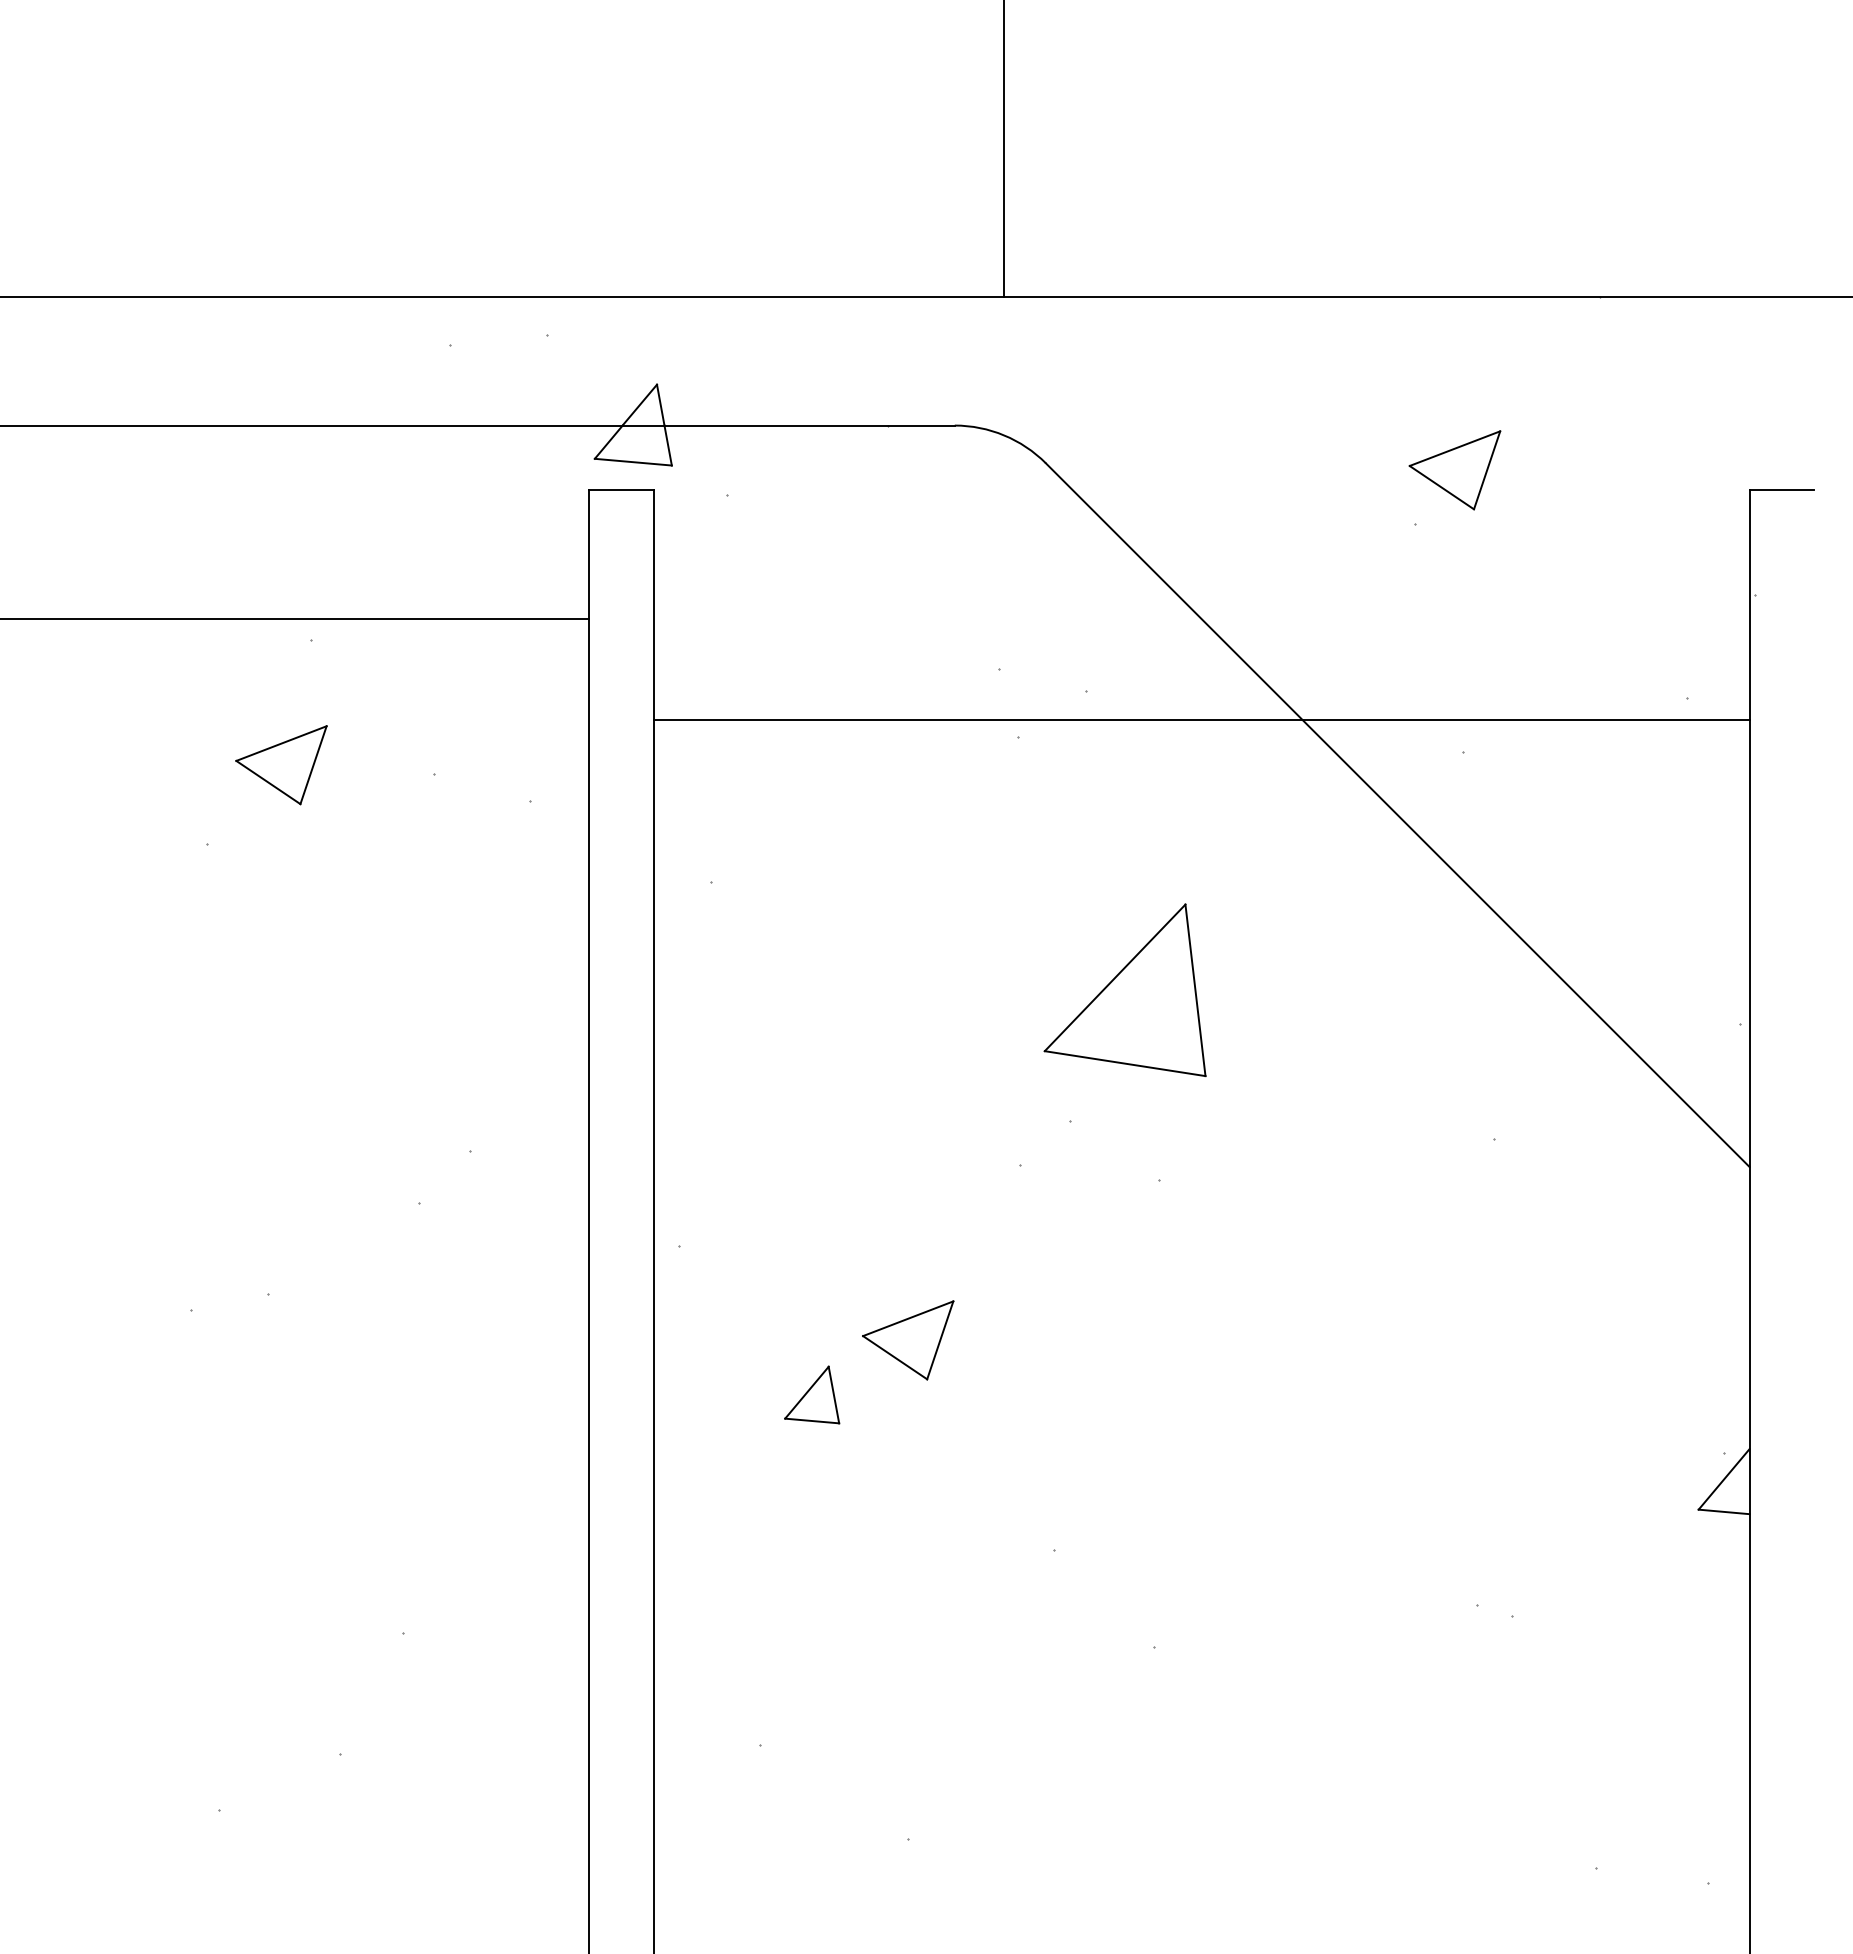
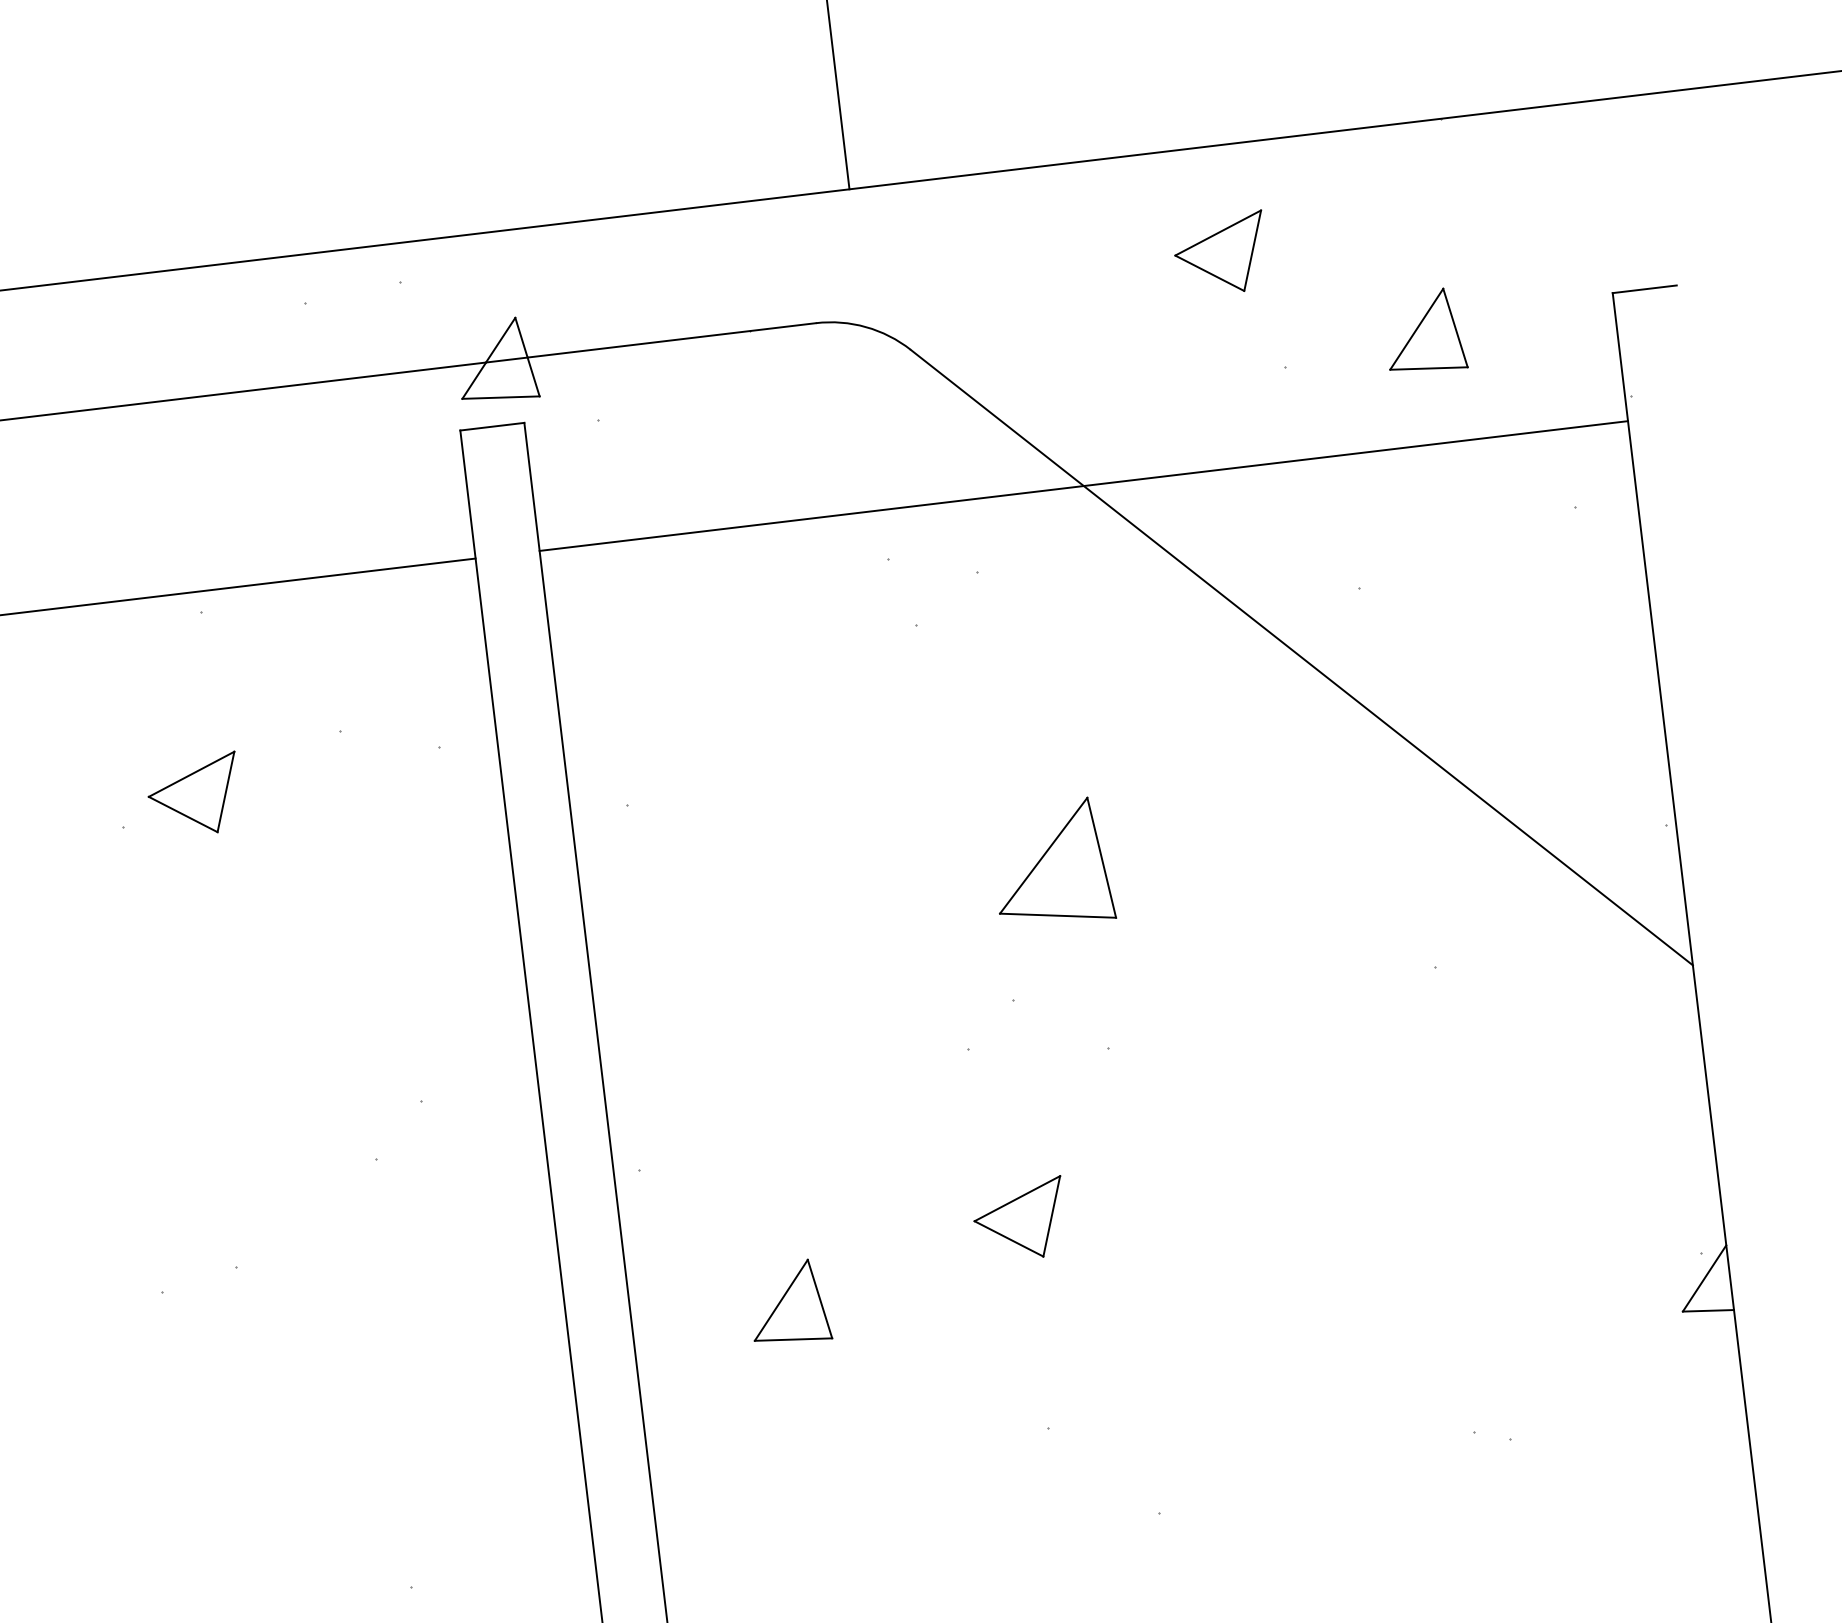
part: (1454, 470) -> (1220, 254), moved
part: (1557, 505) -> (1423, 331), added
line: (1201, 720) -> (1083, 486), moved
part: (281, 765) -> (194, 796), moved
part: (1124, 989) -> (1051, 863), size x0.71
part: (908, 1340) -> (1020, 1220), moved
part: (811, 1394) -> (788, 1302), size x1.43

